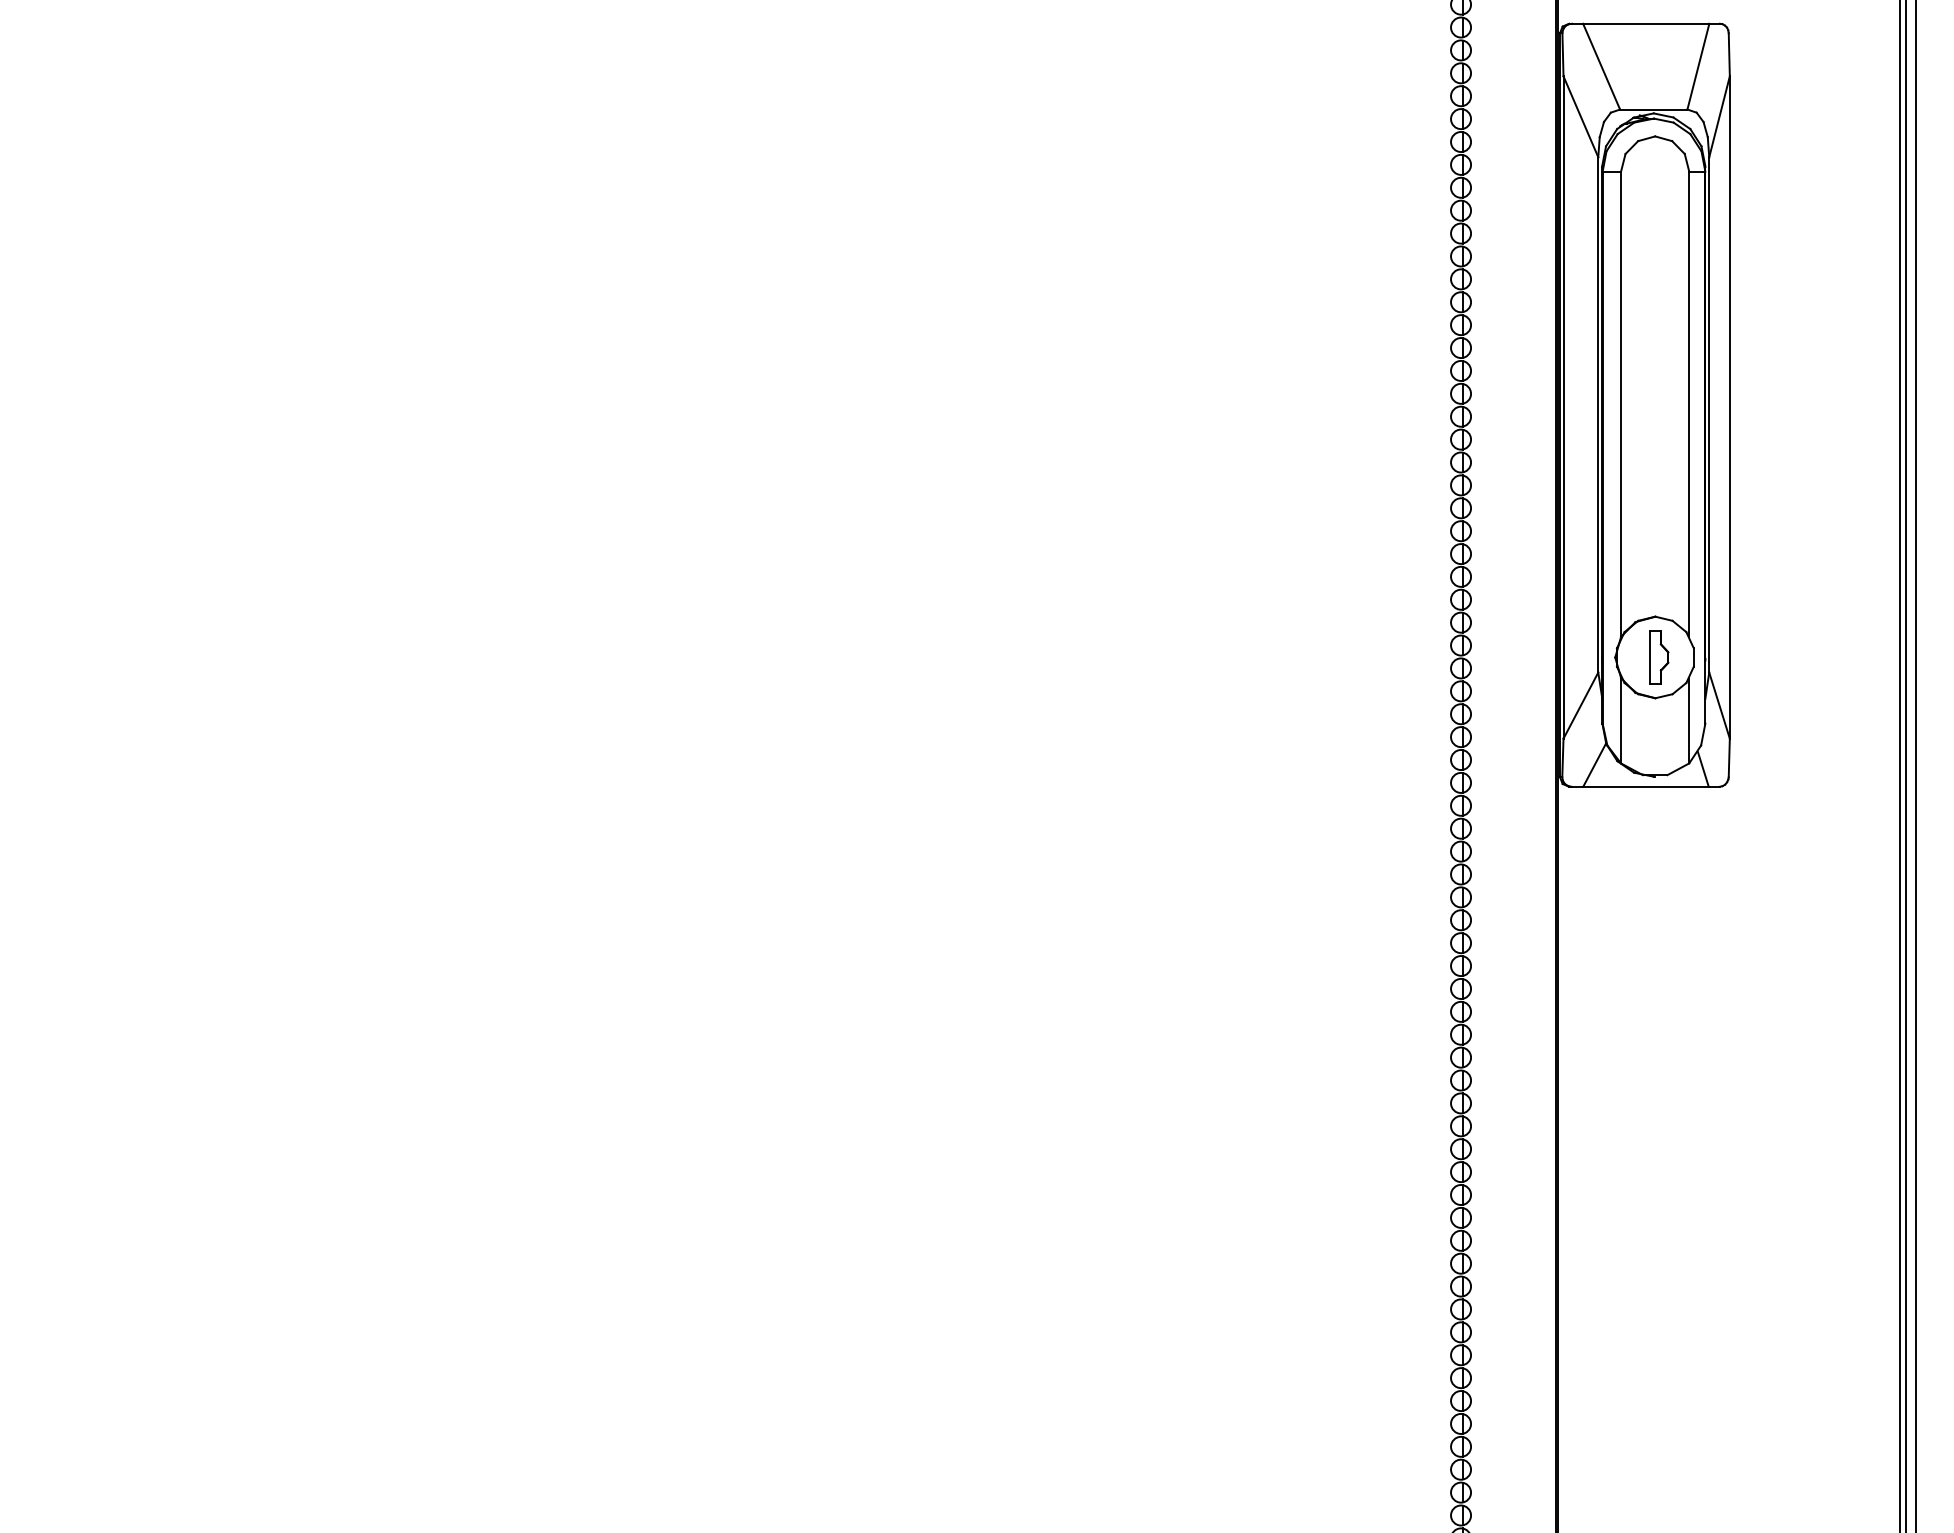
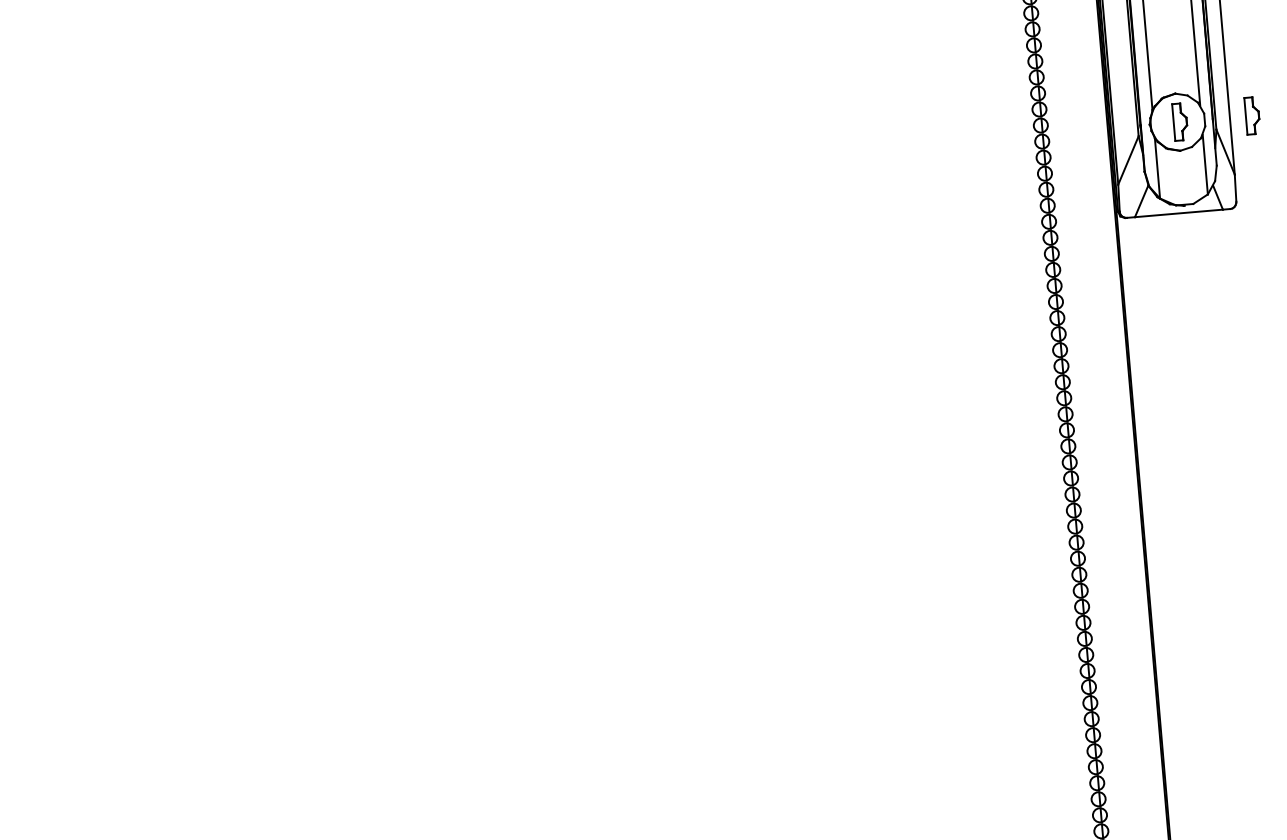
part: (1762, 657) -> (1252, 115), added

